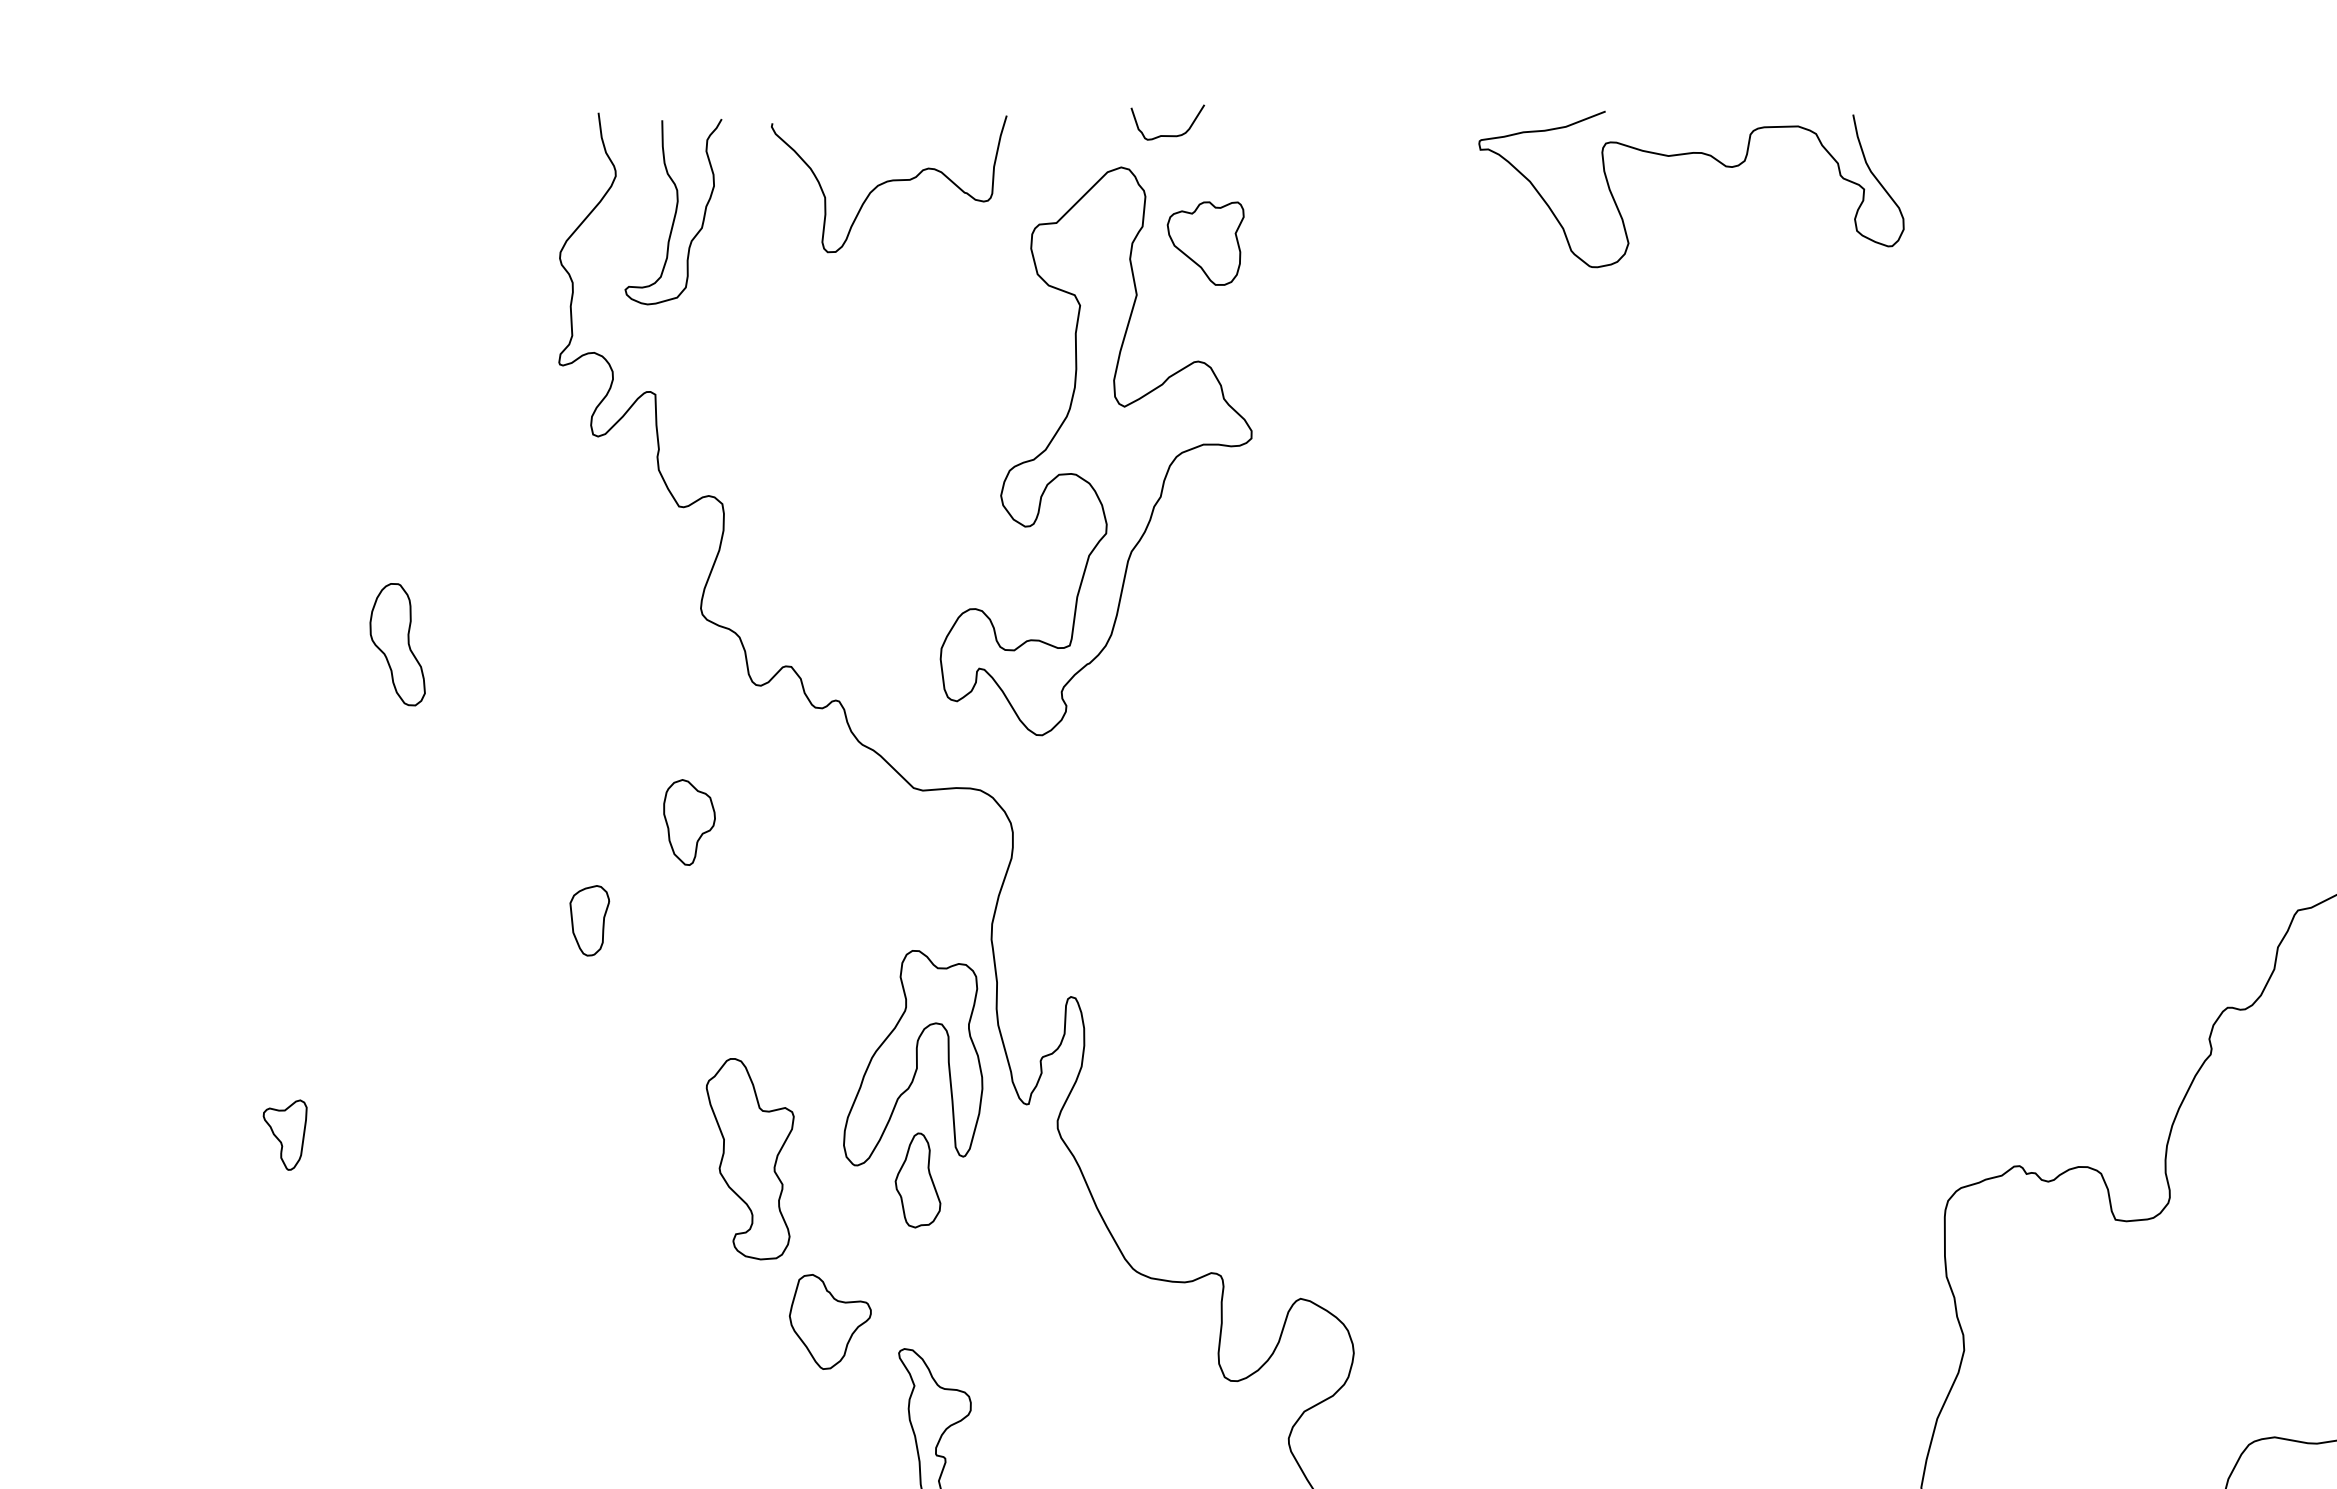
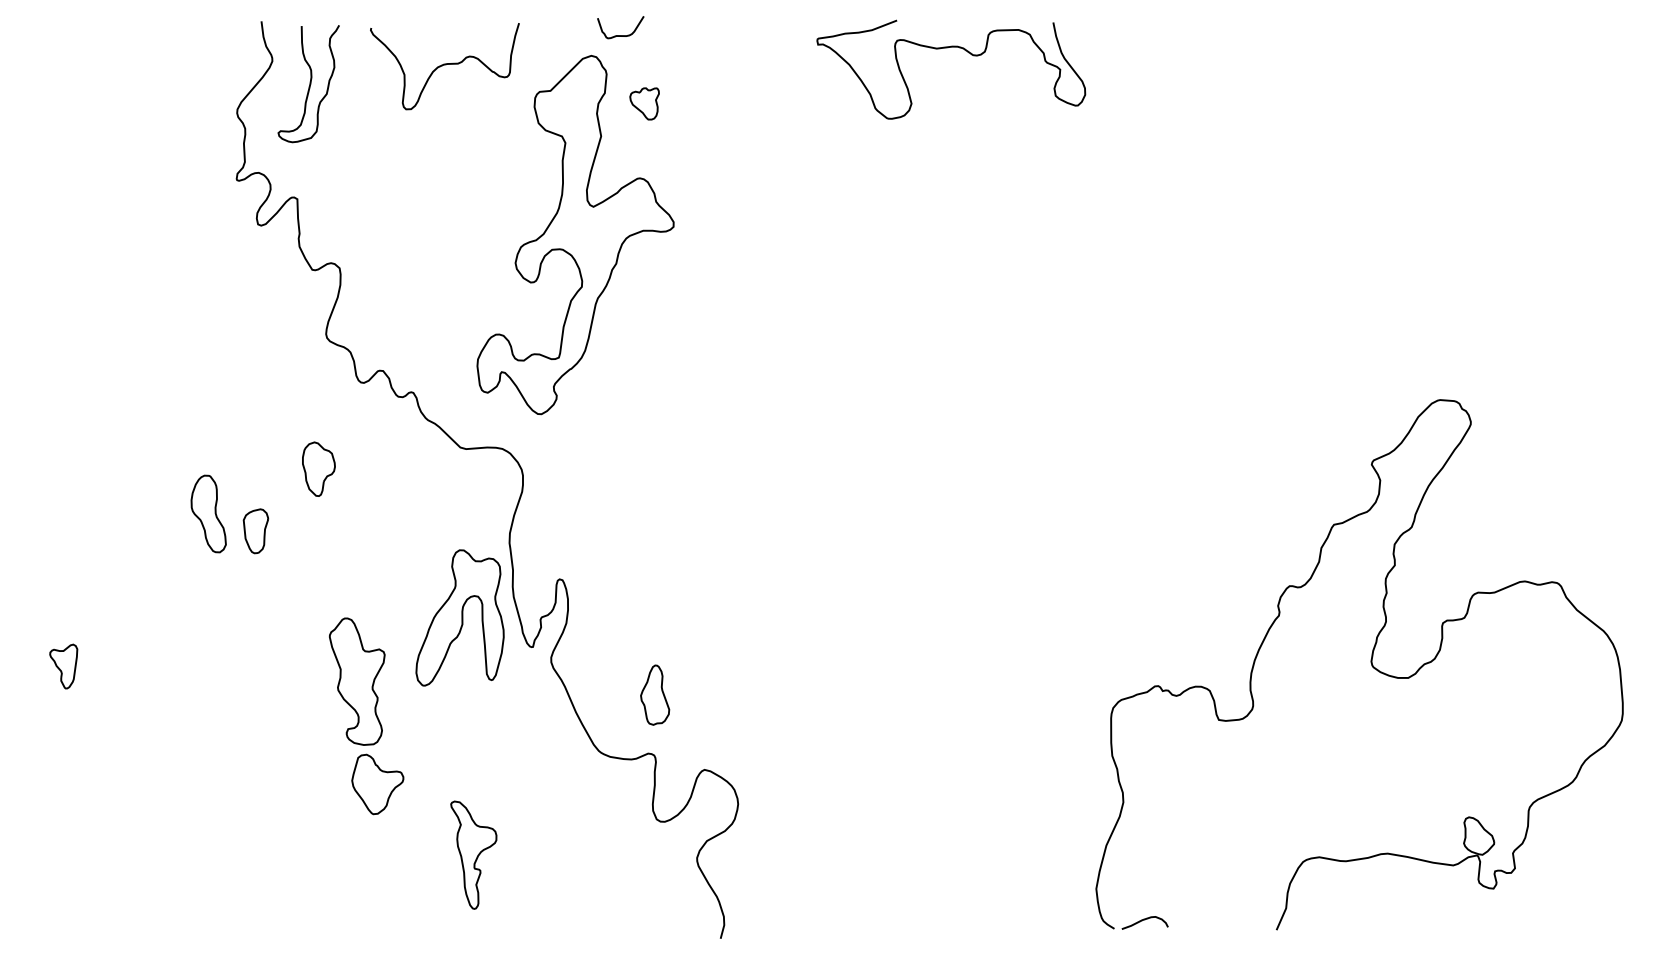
part: (1205, 242) -> (644, 103), size x0.6
part: (397, 643) -> (208, 513), moved
part: (918, 1179) -> (655, 694), moved
part: (829, 1322) -> (377, 784), moved

